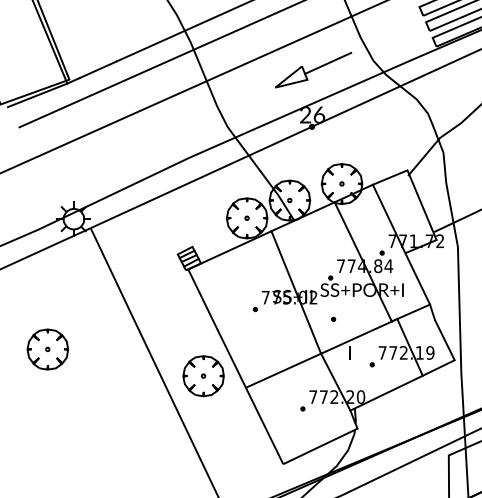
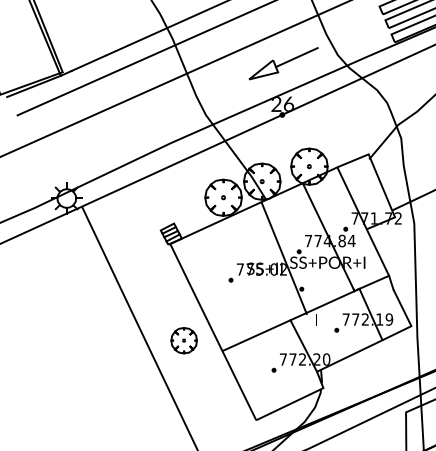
line: (296, 292) -> (284, 258), moved
part: (47, 349) -> (42, 316), removed
part: (203, 376) -> (184, 340), size x0.7

